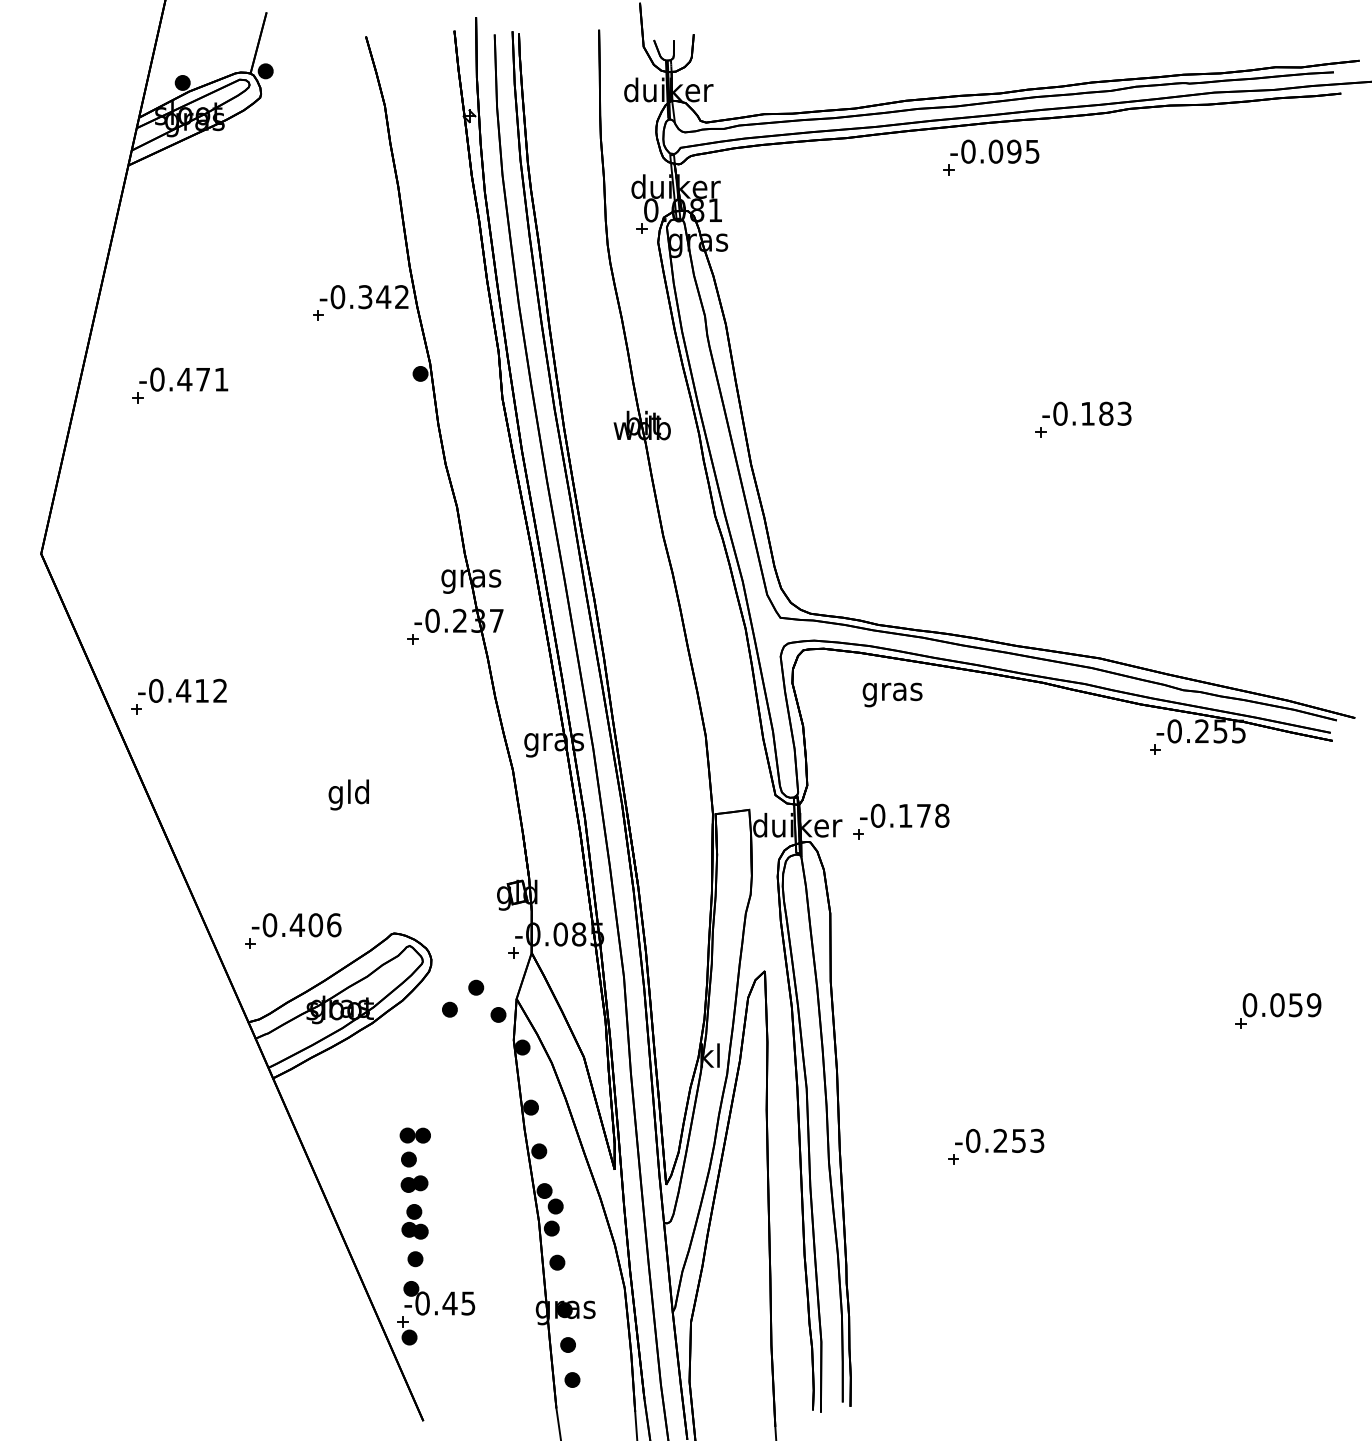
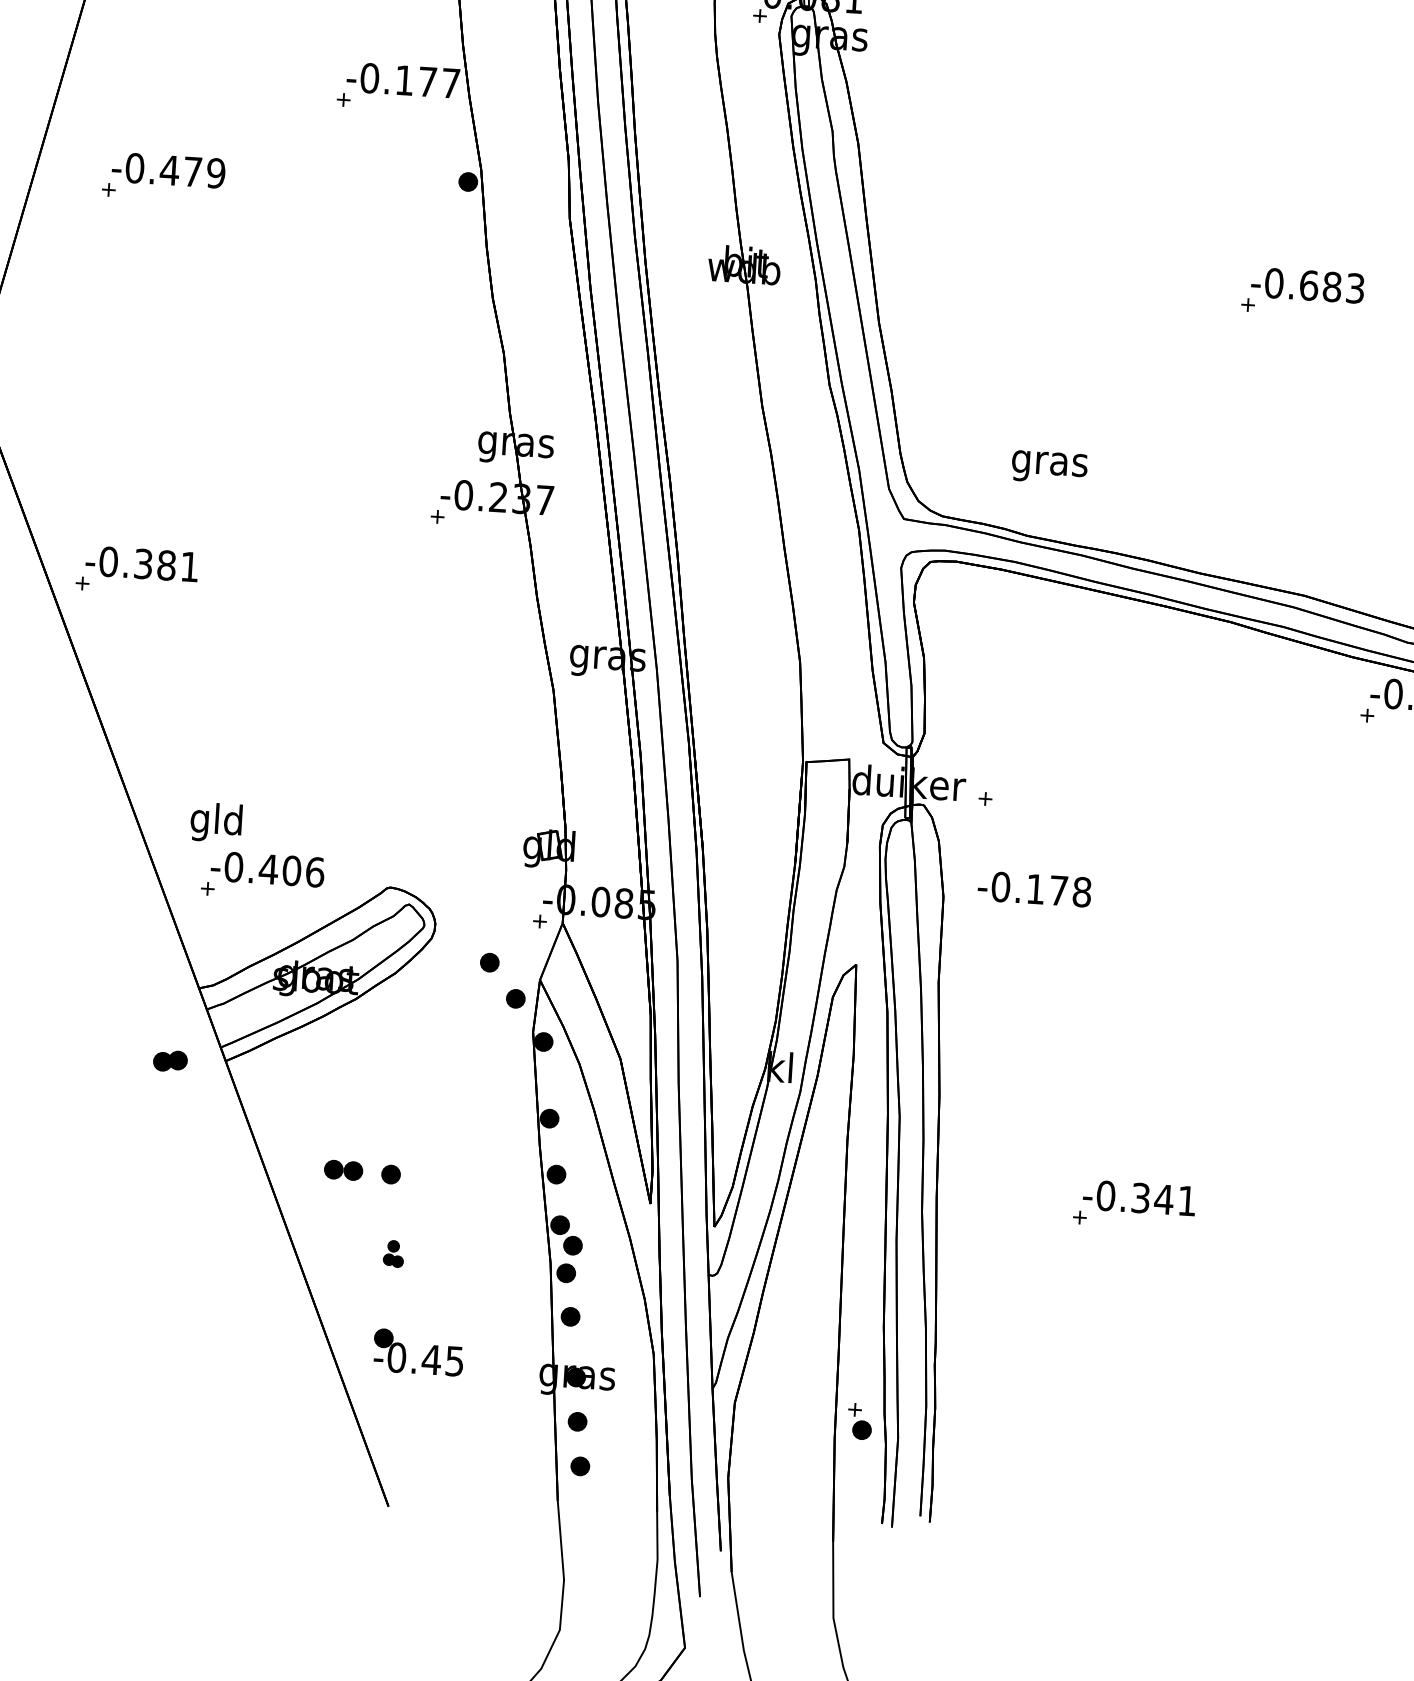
text: (383, 297) -> (427, 82), -0.342 -> -0.177
text: (221, 379) -> (216, 173), -0.471 -> -0.479
text: (1087, 413) -> (1308, 285), -0.183 -> -0.683
text: (201, 690) -> (166, 564), -0.412 -> -0.381
text: (892, 694) -> (1049, 466), moved
text: (348, 794) -> (215, 821), moved
text: (904, 815) -> (1034, 888), moved
part: (449, 1009) -> (454, 988), removed
part: (414, 1135) -> (342, 1170), moved
text: (1018, 1140) -> (1163, 1198), -0.253 -> -0.341
part: (414, 1183) -> (170, 1060), moved
part: (414, 1221) -> (393, 1253), size x0.6
part: (415, 1259) -> (391, 1301), removed
part: (407, 1330) -> (859, 1421), moved

